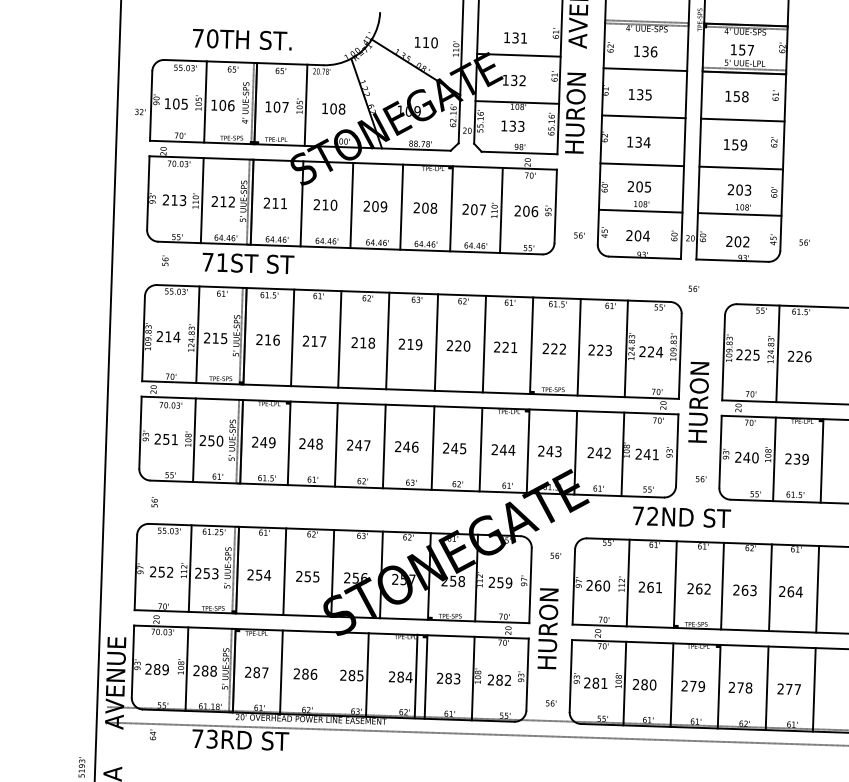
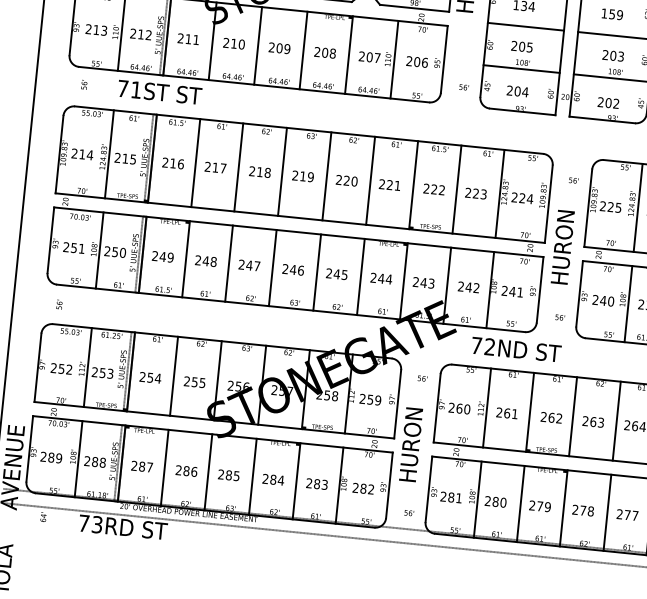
text: (693, 288) -> (573, 180), moved
text: (682, 516) -> (517, 348), moved
line: (367, 674) -> (208, 472), moved
line: (415, 676) -> (252, 476), moved

